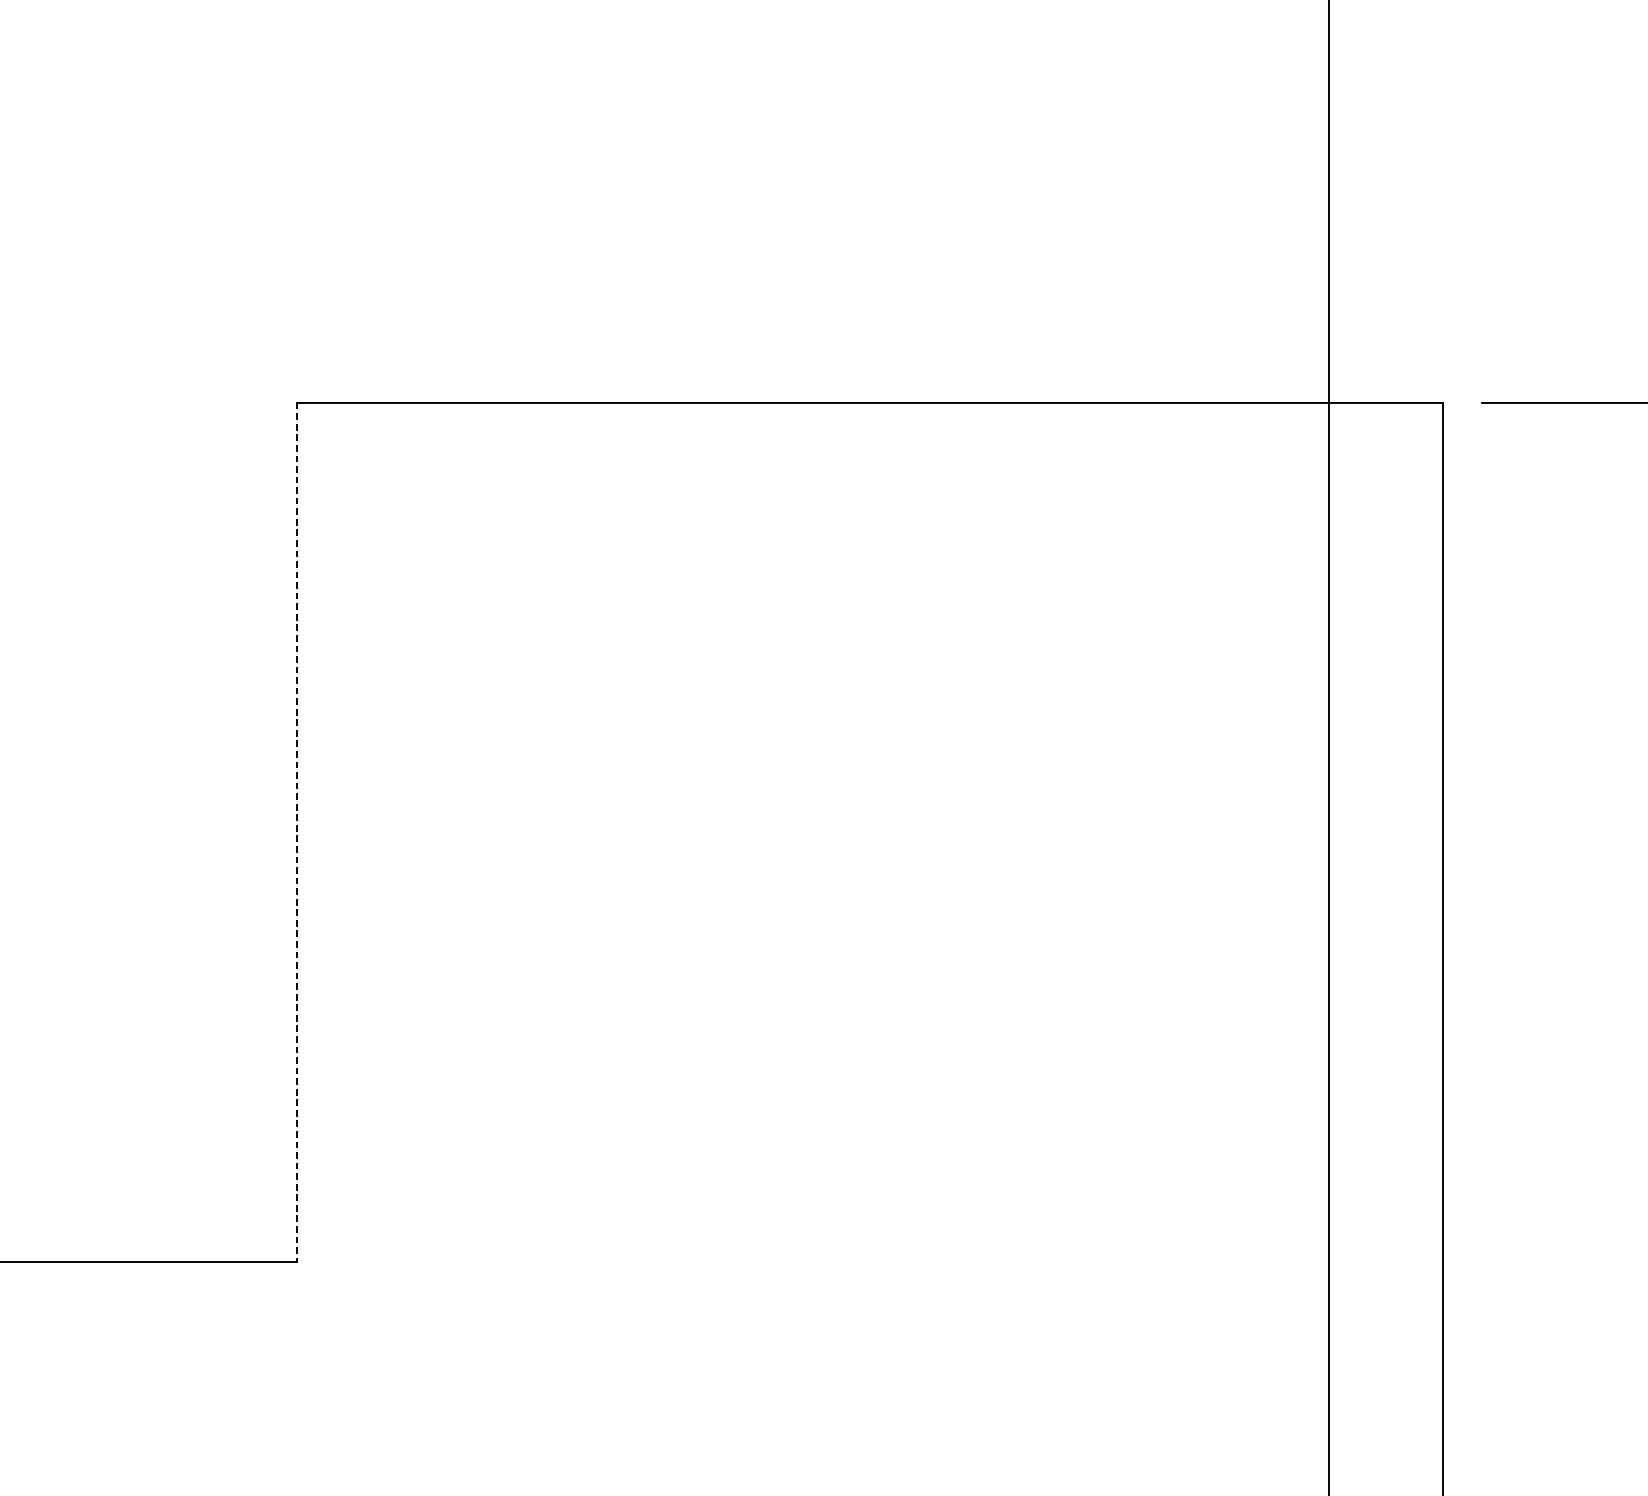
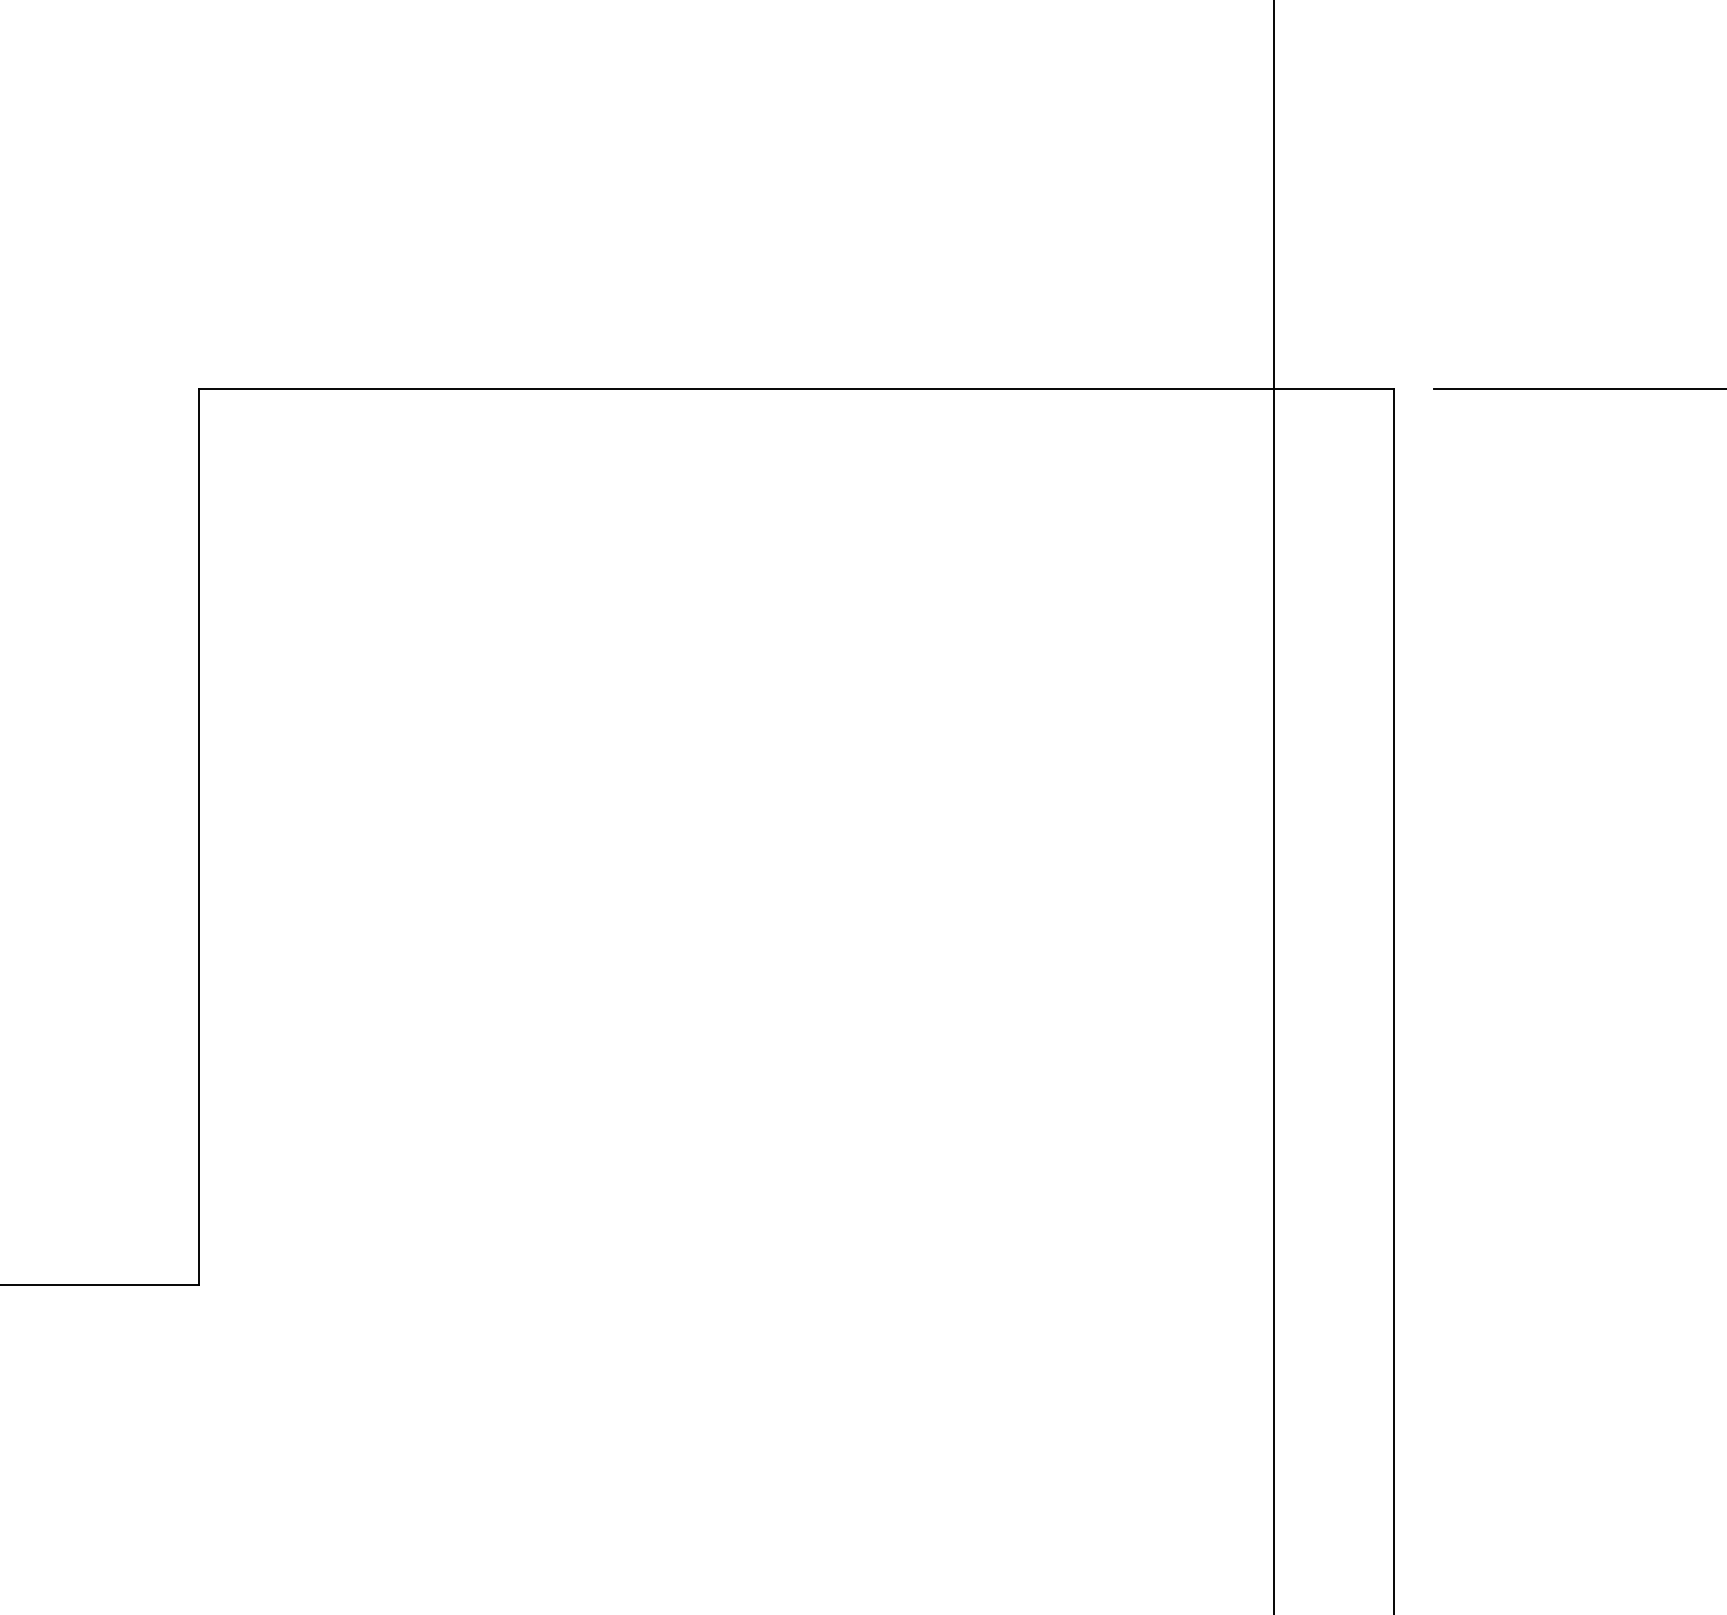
line: (297, 832) -> (199, 837), dashed -> solid

